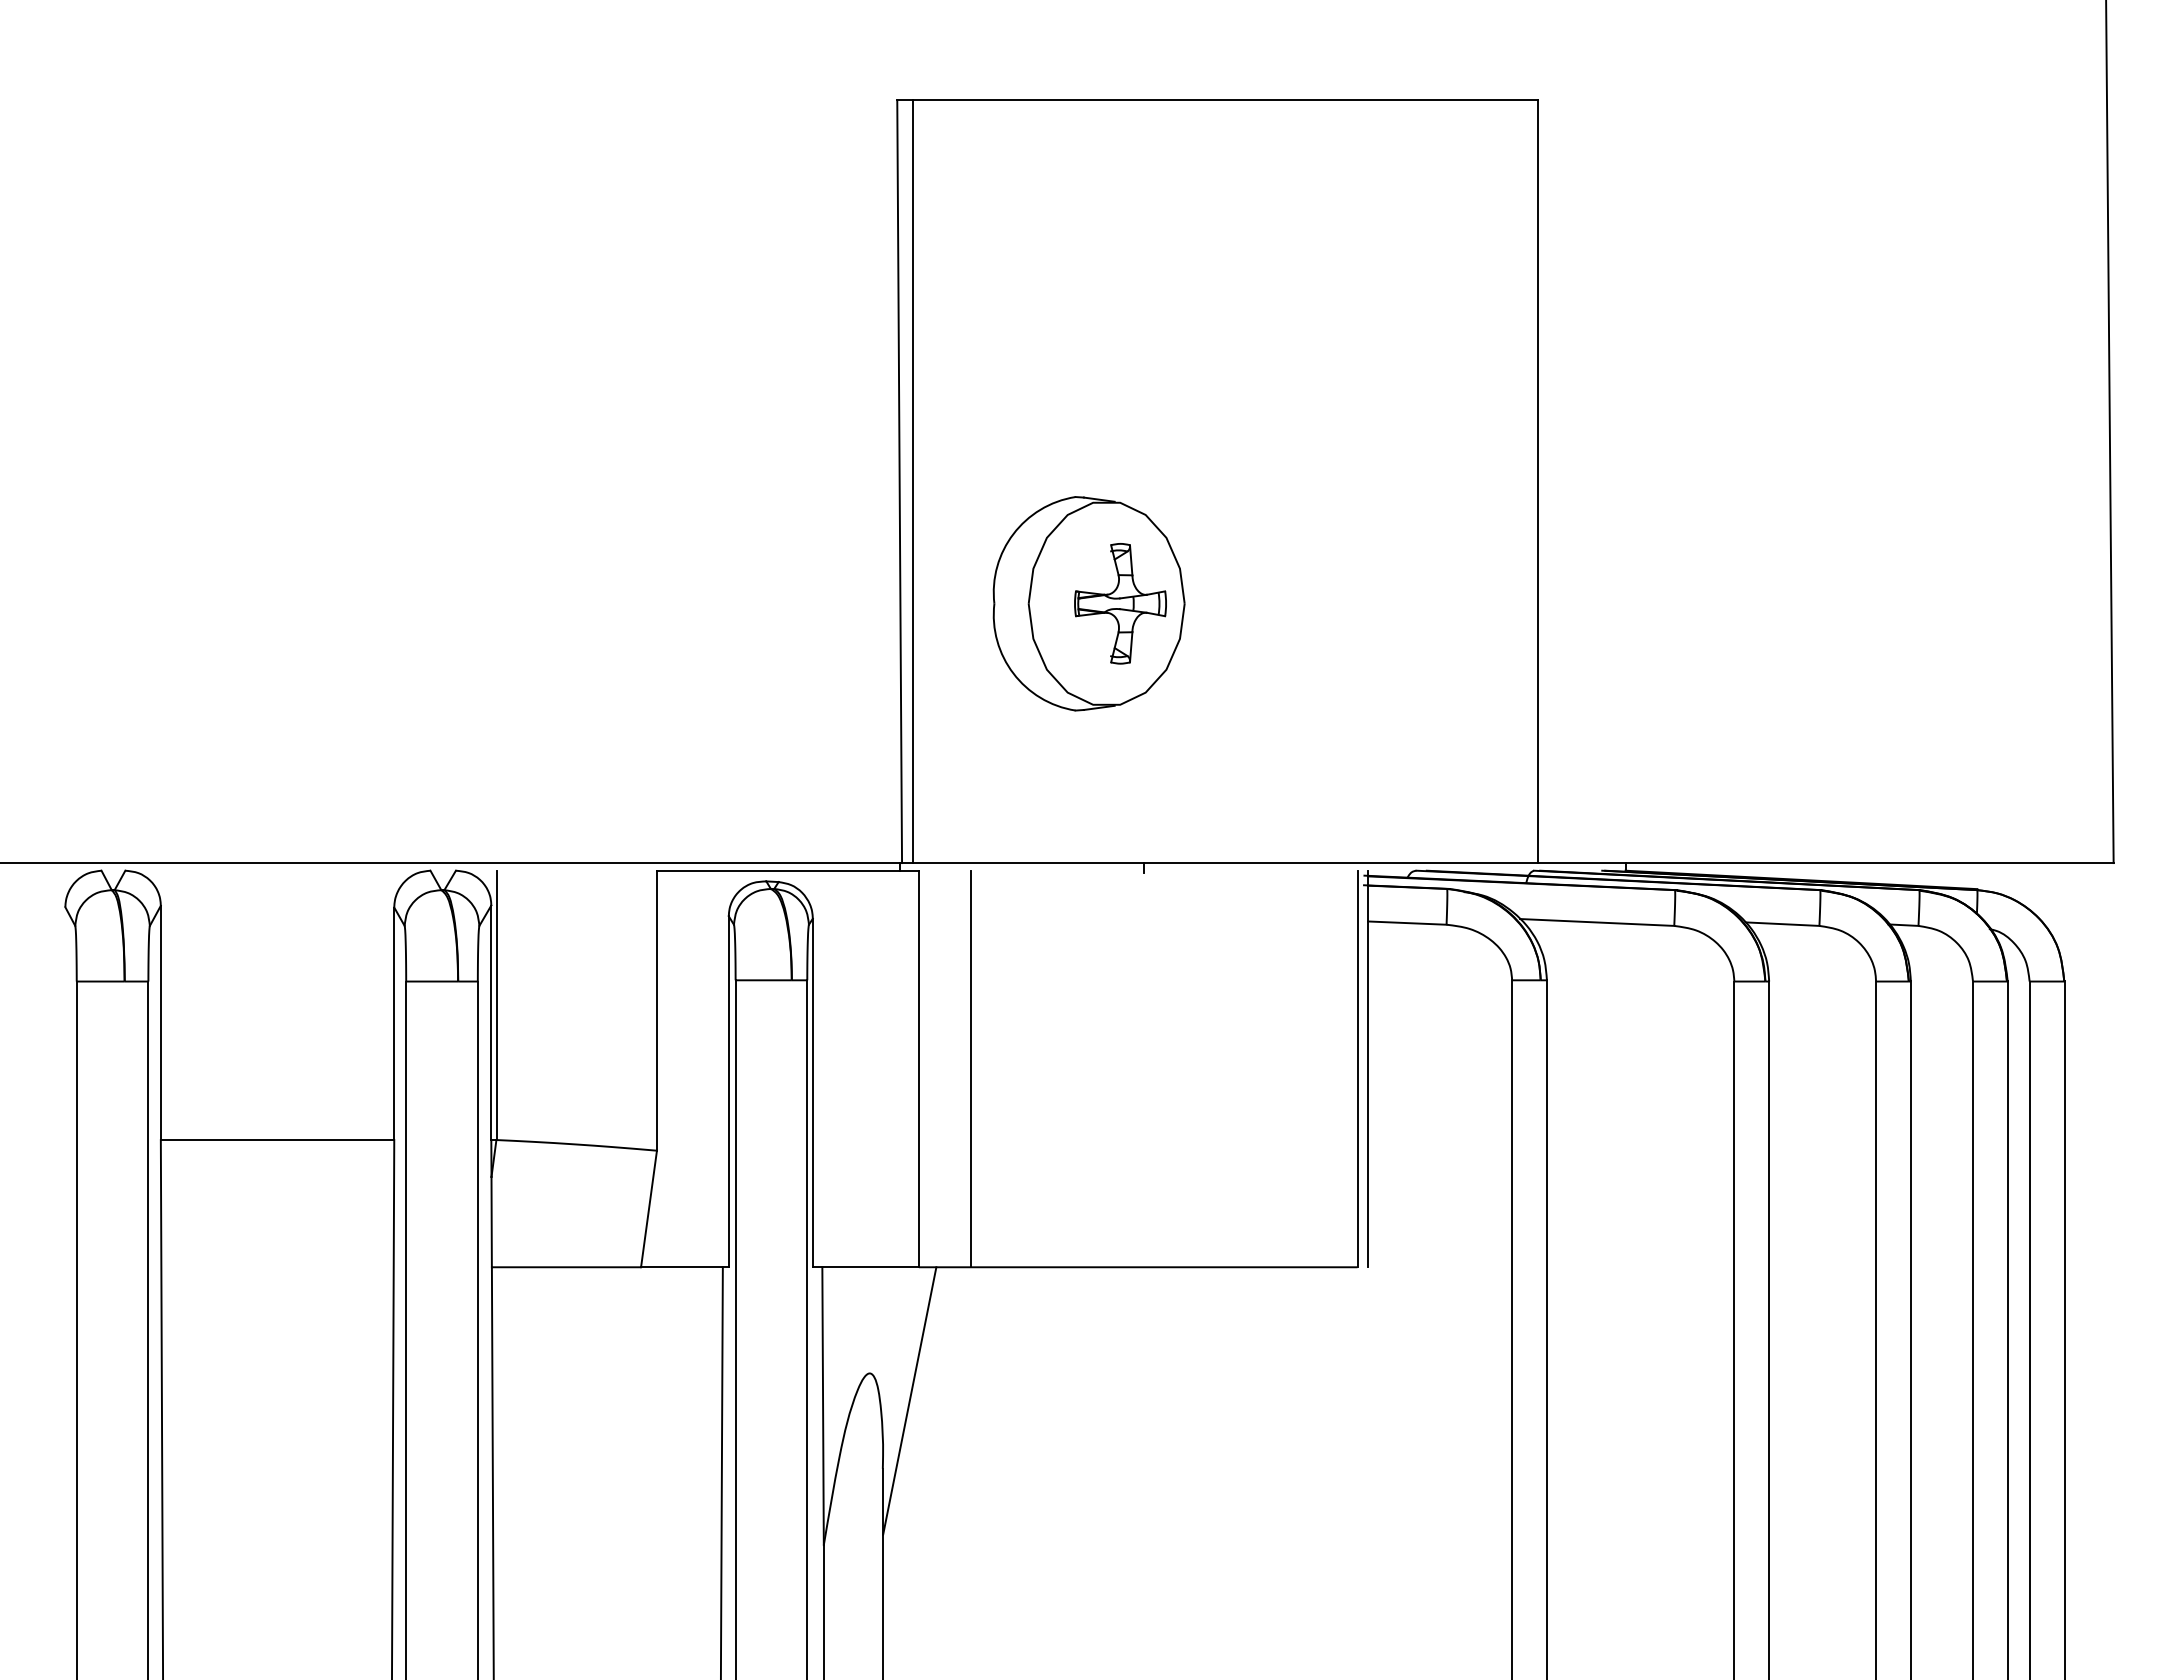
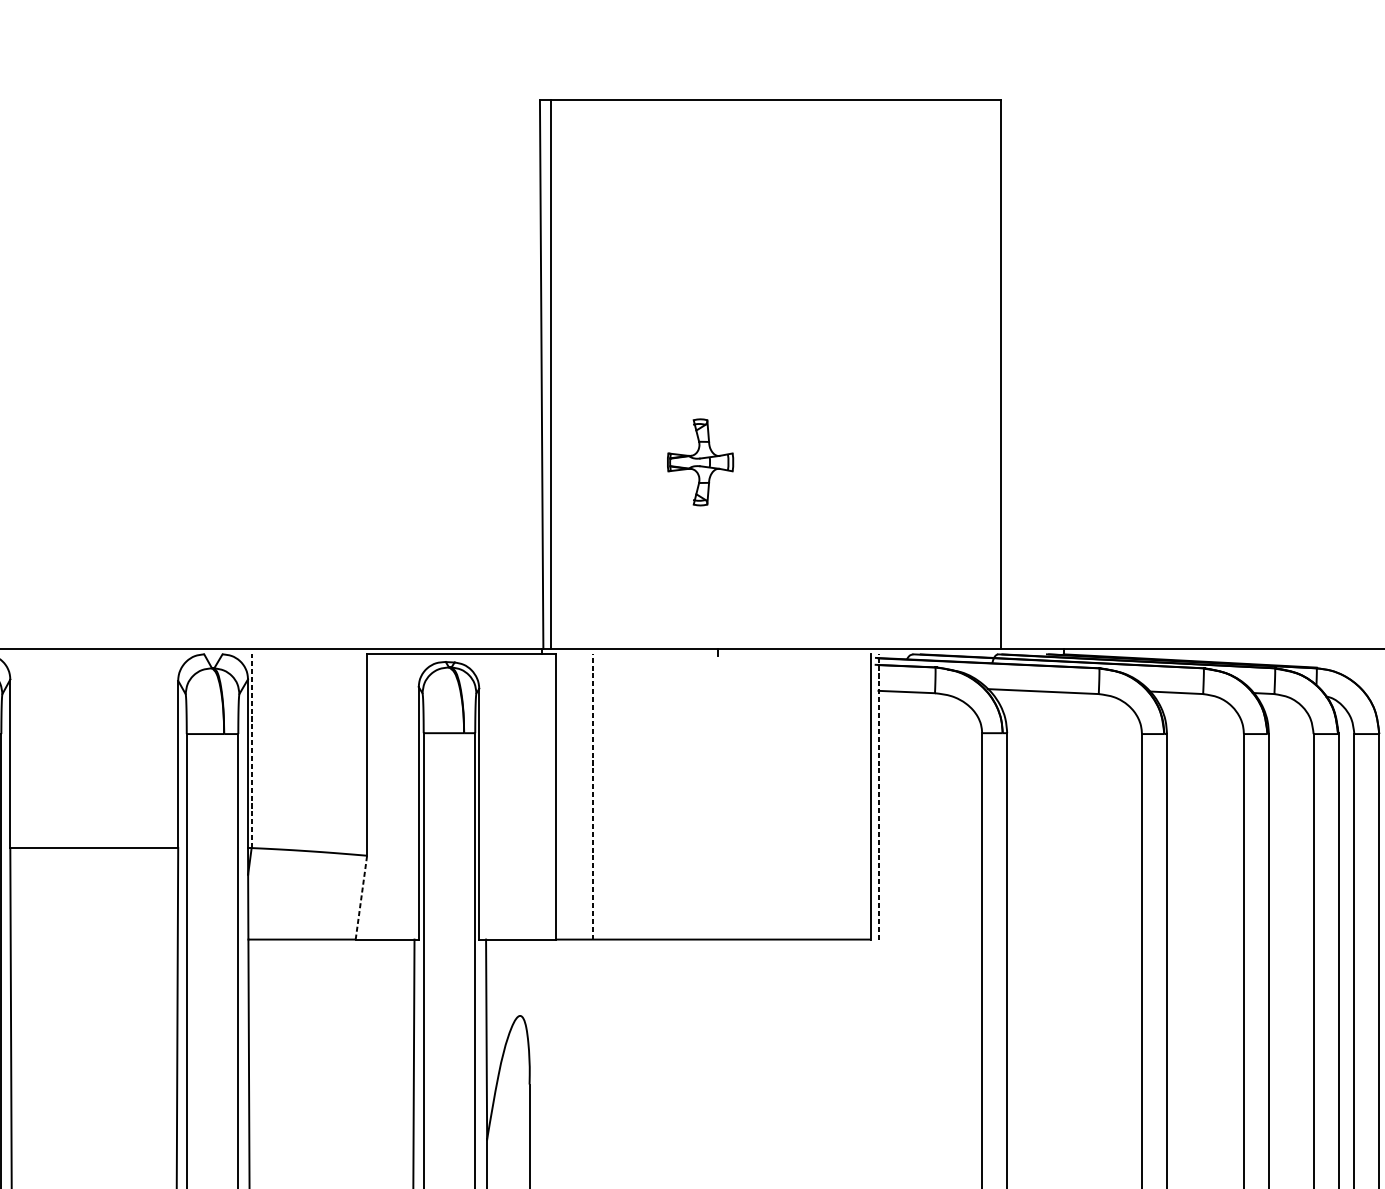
part: (1088, 603) -> (677, 462), removed
line: (497, 1005) -> (252, 751), solid -> dashed
line: (970, 1068) -> (592, 796), solid -> dashed
line: (1367, 1068) -> (878, 796), solid -> dashed
line: (649, 1208) -> (361, 897), solid -> dashed
line: (909, 1400) -> (548, 1035), removed

